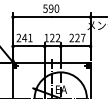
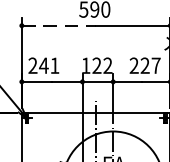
line: (33, 17) -> (60, 26), solid -> dashed

